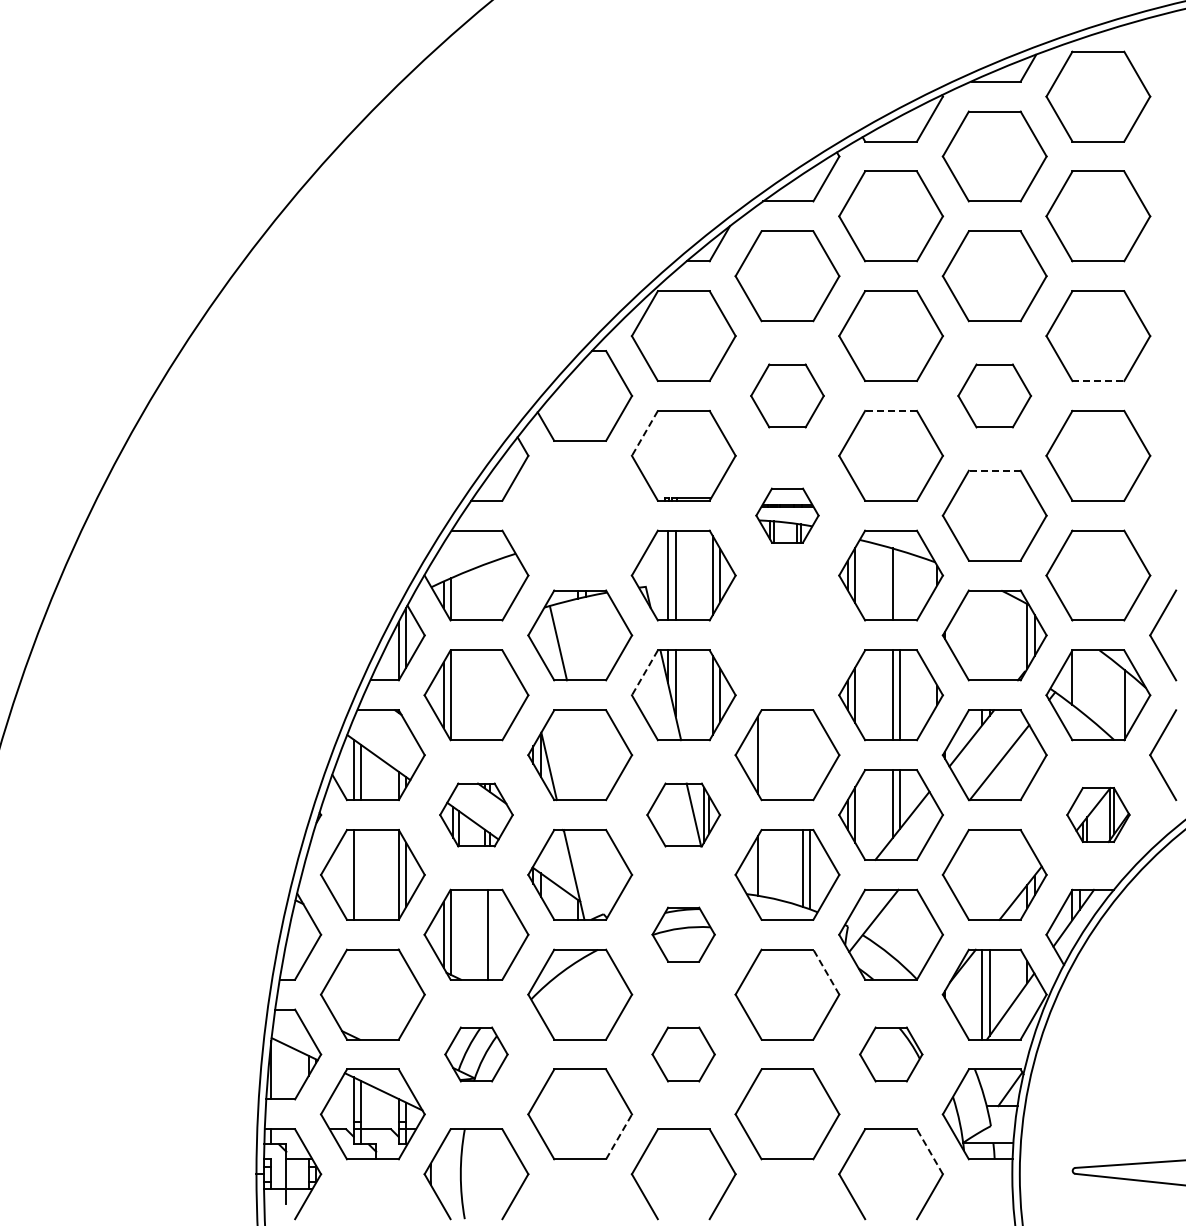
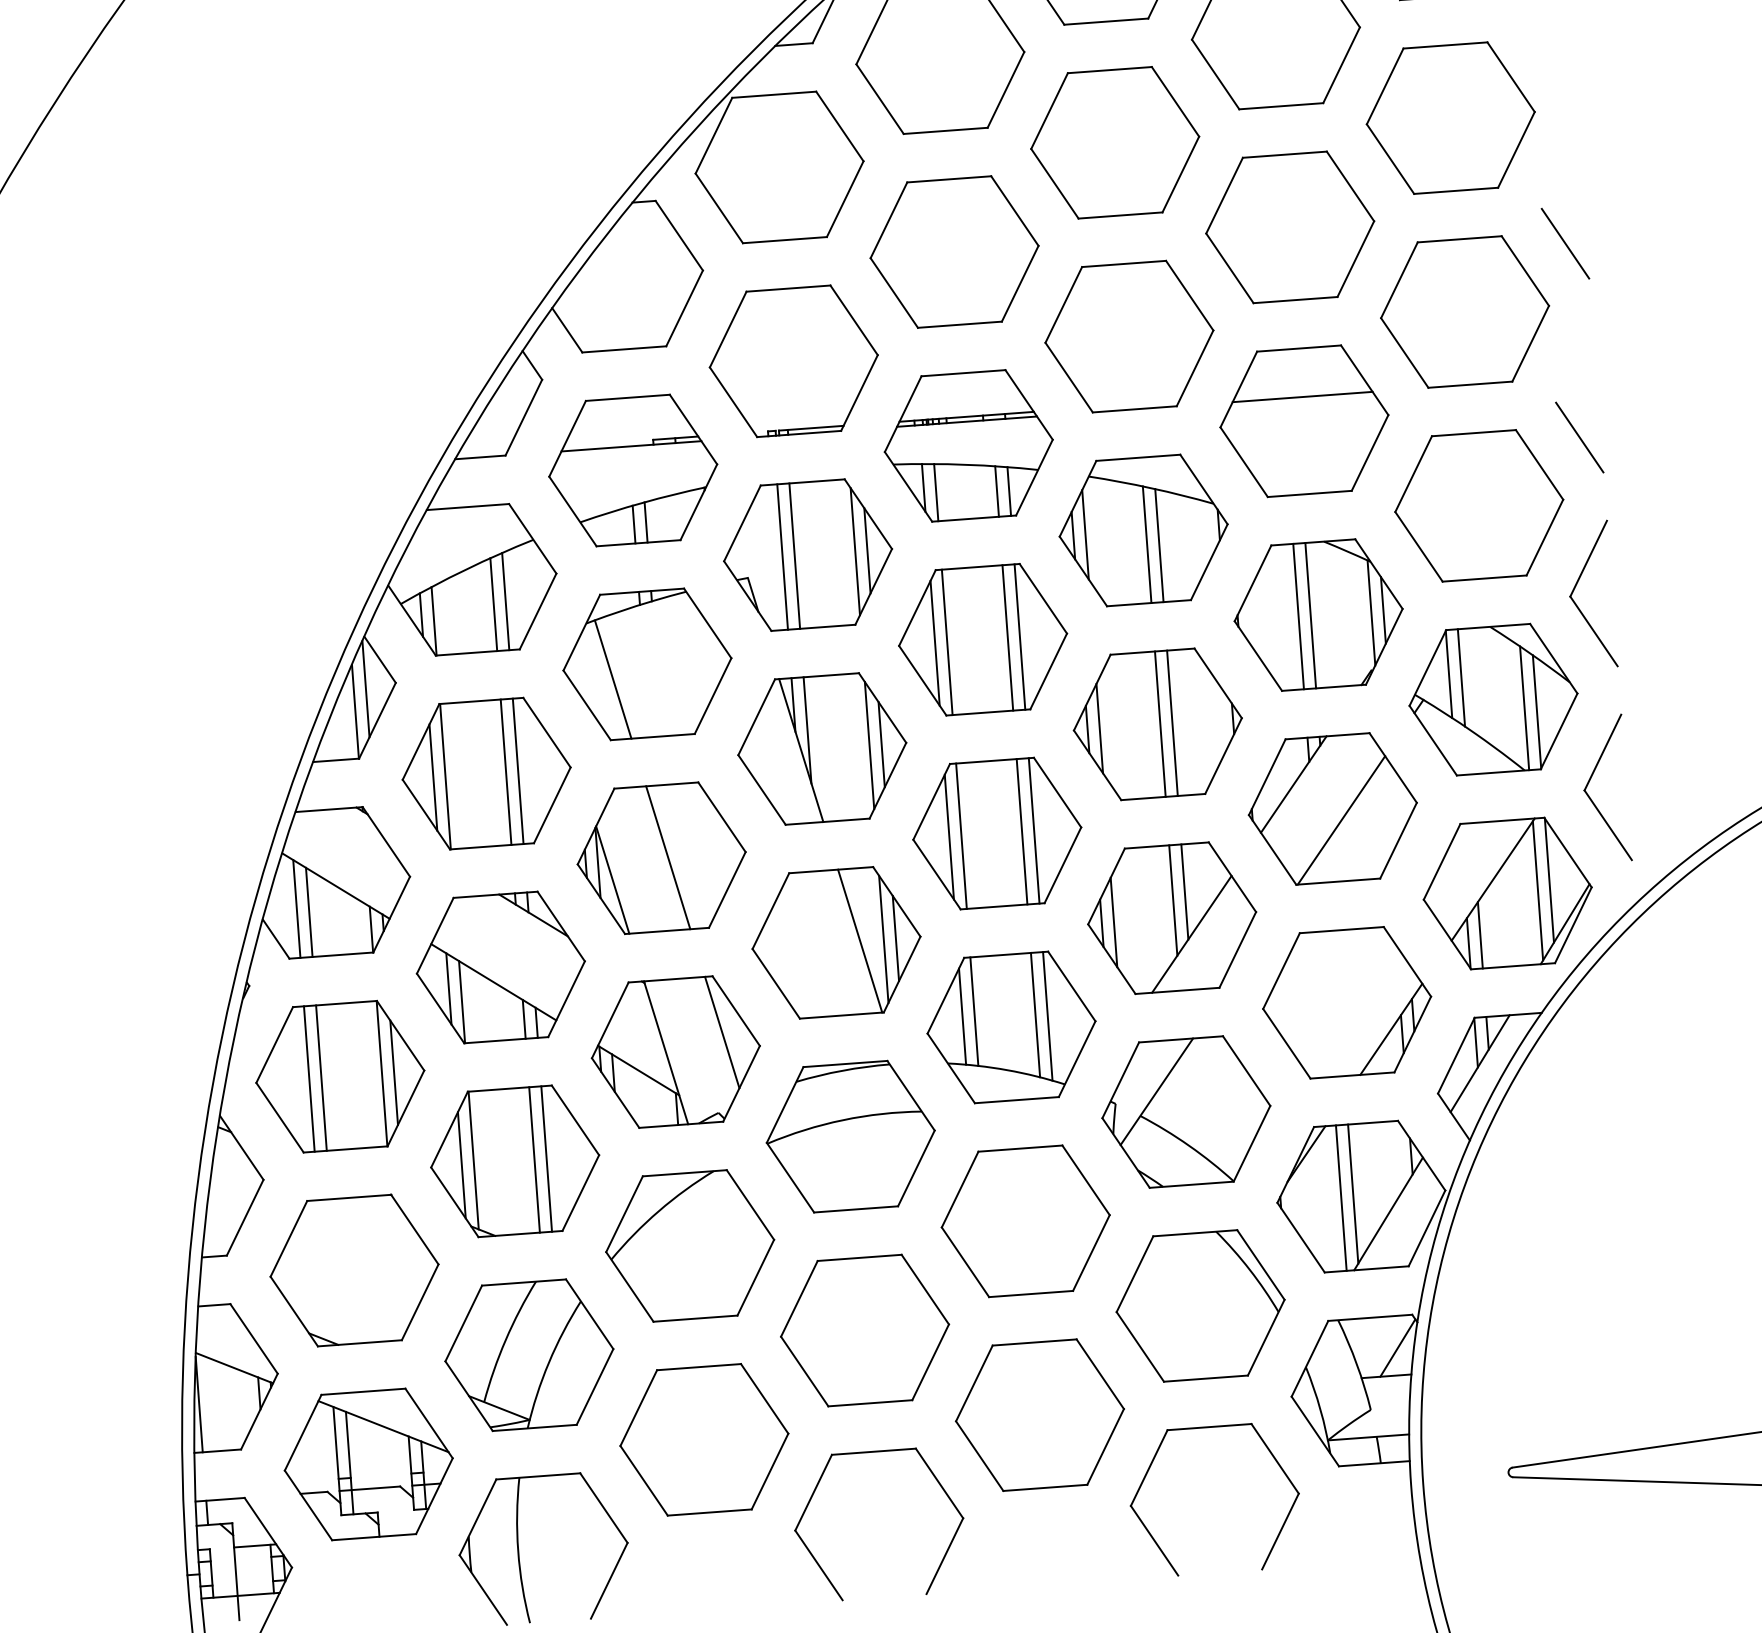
line: (1098, 381) -> (1456, 191), dashed -> solid
part: (787, 395) -> (954, 251), size x1.43
part: (994, 395) -> (1289, 226), size x1.43
line: (891, 410) -> (1124, 263), dashed -> solid
line: (1163, 417) -> (1565, 242), added
line: (644, 433) -> (727, 329), dashed -> solid
line: (994, 470) -> (1298, 348), dashed -> solid
line: (994, 500) -> (1302, 396), added
part: (580, 515) -> (633, 470), added
part: (787, 515) -> (968, 445), size x1.67
line: (1163, 537) -> (1580, 436), added
line: (900, 585) -> (1160, 545), added
line: (495, 590) -> (504, 601), added
line: (488, 591) -> (493, 604), added
part: (787, 635) -> (983, 639), added
line: (982, 635) -> (1298, 616), added
line: (989, 635) -> (1310, 615), added
line: (644, 672) -> (755, 716), dashed -> solid
line: (1079, 680) -> (1461, 677), added
line: (488, 695) -> (506, 772), added
line: (495, 695) -> (517, 771), added
line: (1117, 701) -> (1525, 707), added
line: (583, 755) -> (667, 858), added
line: (765, 755) -> (961, 836), added
line: (802, 755) -> (1021, 832), added
line: (810, 755) -> (1034, 831), added
part: (476, 814) -> (500, 966), size x1.43
part: (683, 814) -> (835, 942), size x1.43
part: (1098, 814) -> (1507, 892), size x1.67
line: (765, 863) -> (974, 1011), added
line: (609, 864) -> (722, 1031), added
line: (361, 874) -> (321, 1077), added
line: (495, 934) -> (545, 1158), added
part: (683, 934) -> (850, 1136), size x1.67
line: (826, 972) -> (1086, 1180), dashed -> solid
part: (476, 1054) -> (529, 1355), size x1.67
part: (683, 1054) -> (864, 1330), size x1.67
part: (891, 1054) -> (1201, 1305), size x1.67
line: (619, 1136) -> (770, 1470), dashed -> solid
line: (929, 1151) -> (1274, 1458), dashed -> solid

